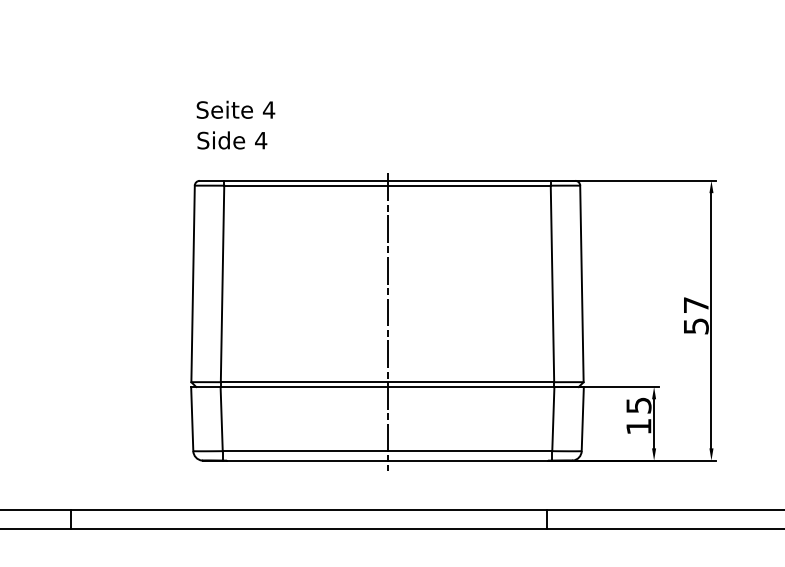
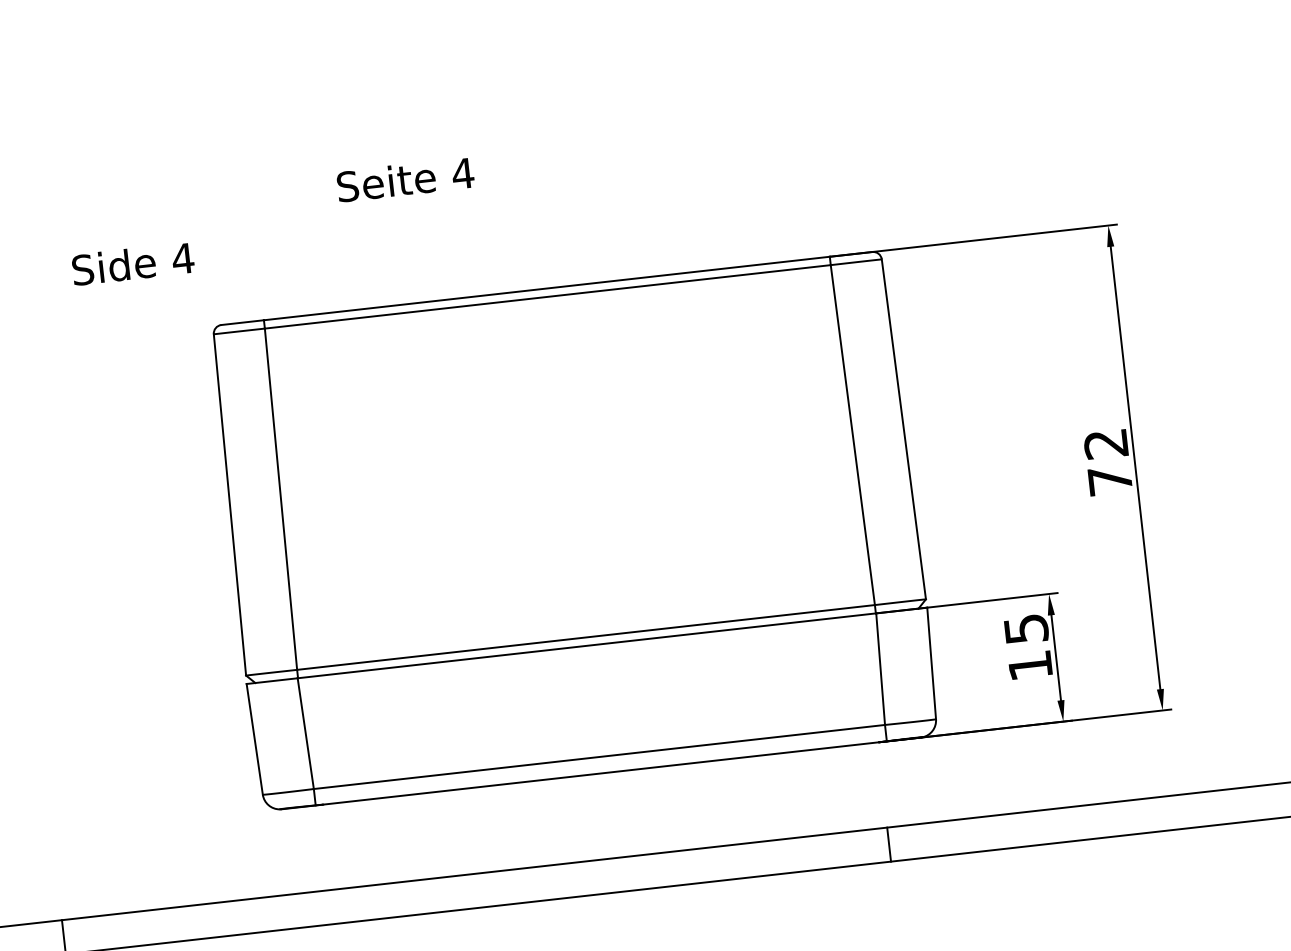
text: (235, 109) -> (404, 179), moved
text: (232, 140) -> (133, 264), moved
text: (695, 315) -> (1106, 461), 57 -> 72
line: (387, 321) -> (574, 532), removed

